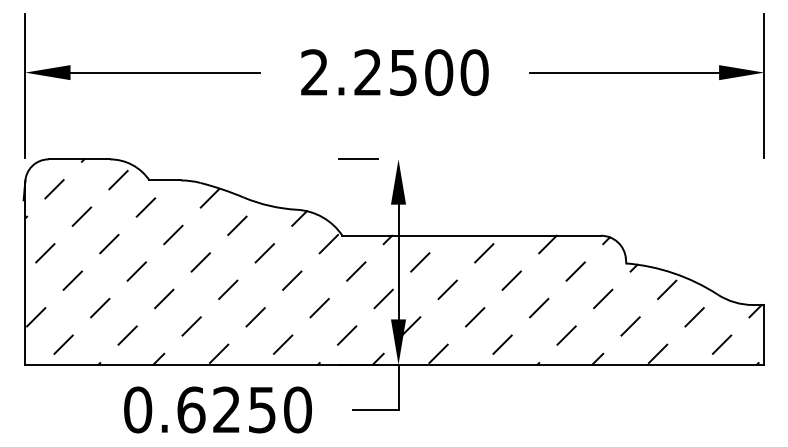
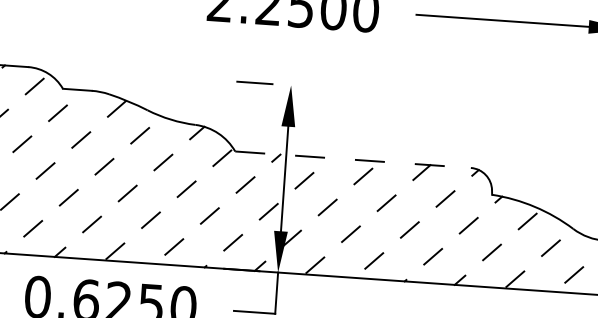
line: (472, 235) -> (353, 159), solid -> dashed

